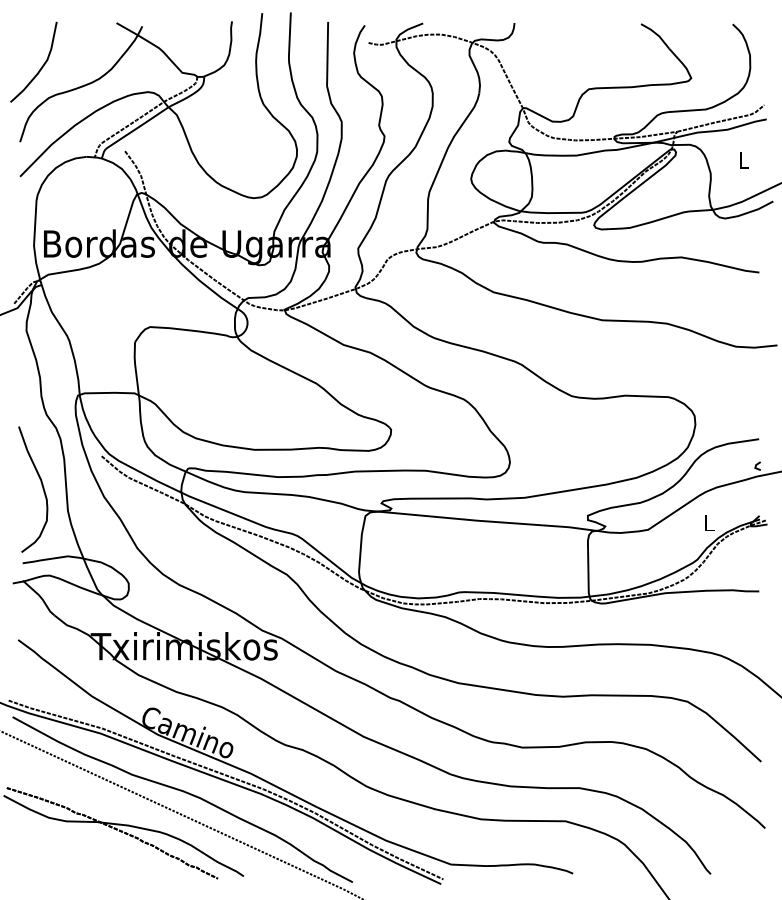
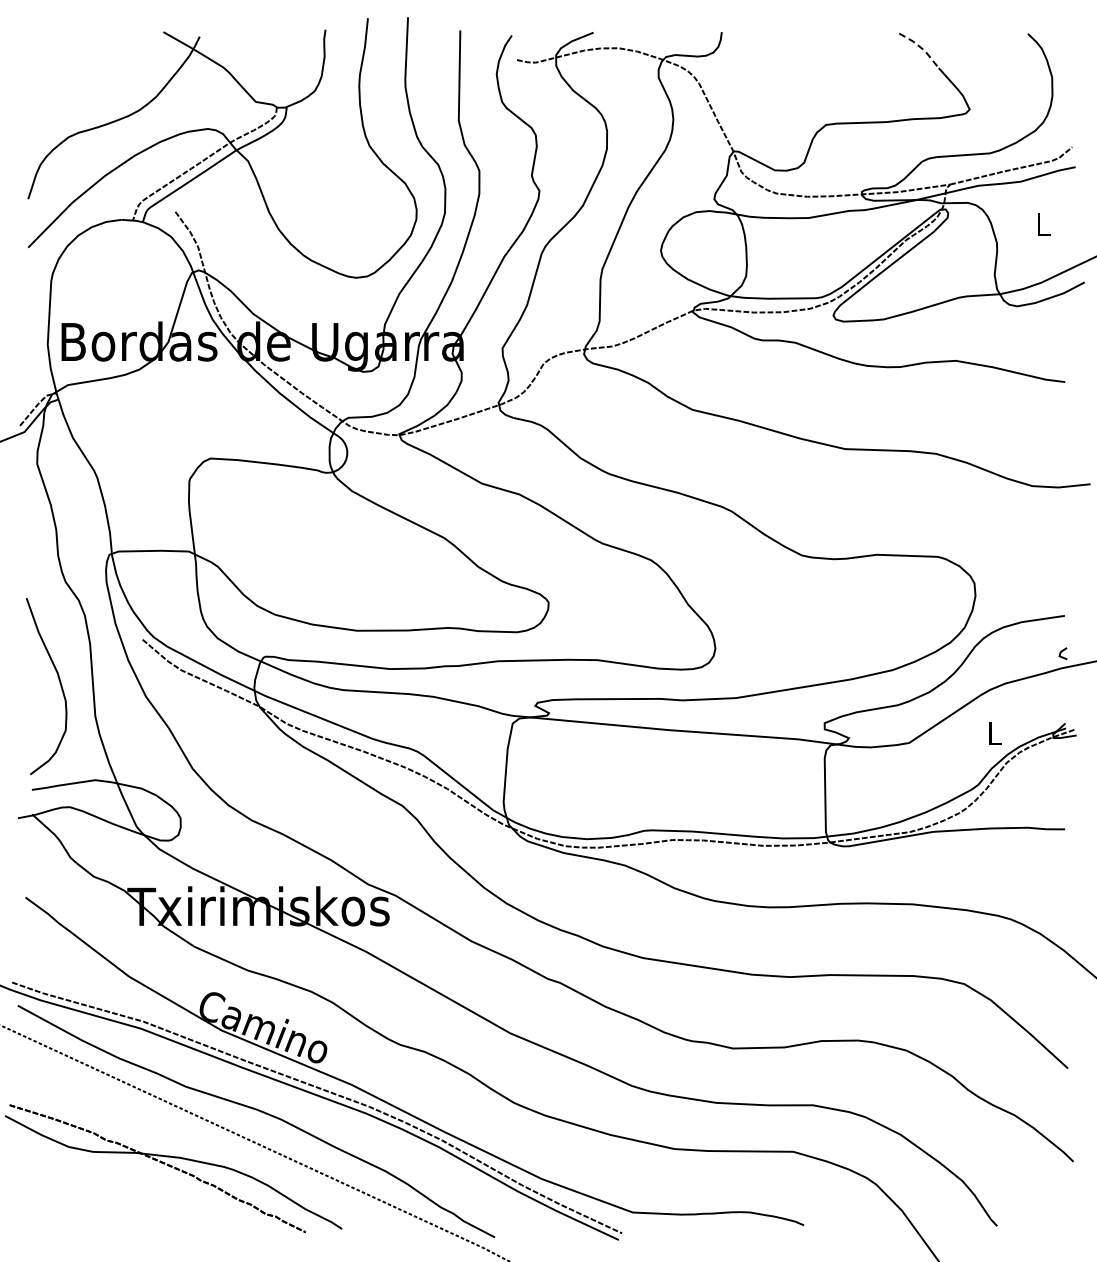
line: (656, 34) -> (921, 47), solid -> dashed
curve: (41, 66) -> (58, 93), removed

